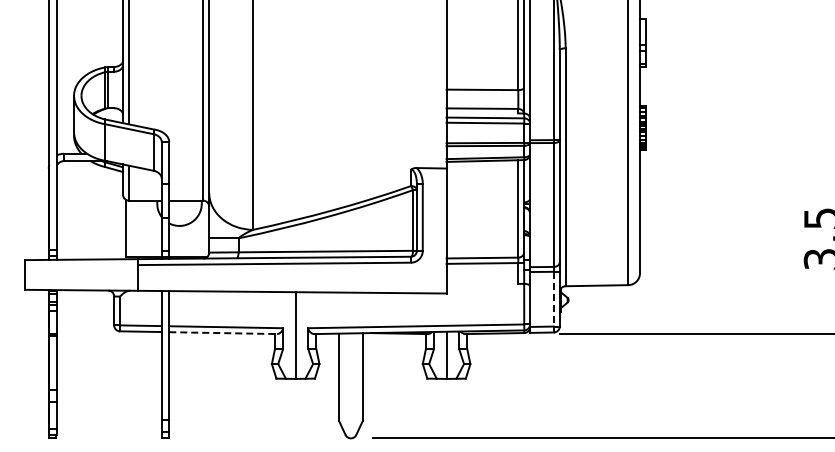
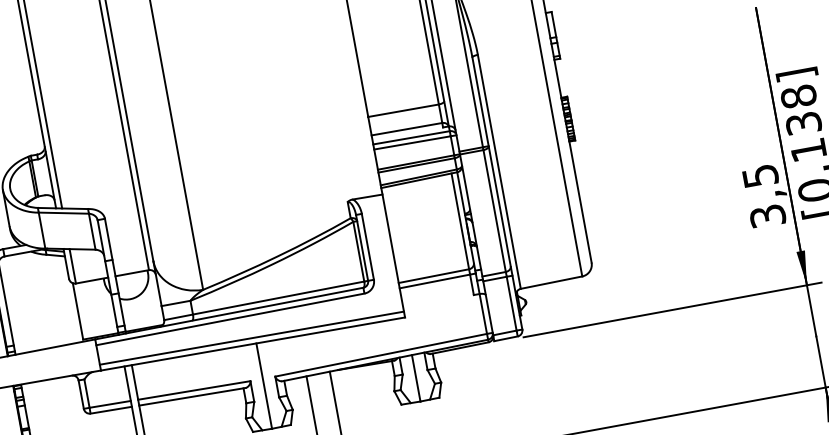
line: (291, 285) -> (251, 337), added
line: (553, 299) -> (511, 304), dashed -> solid
line: (223, 333) -> (192, 397), dashed -> solid

